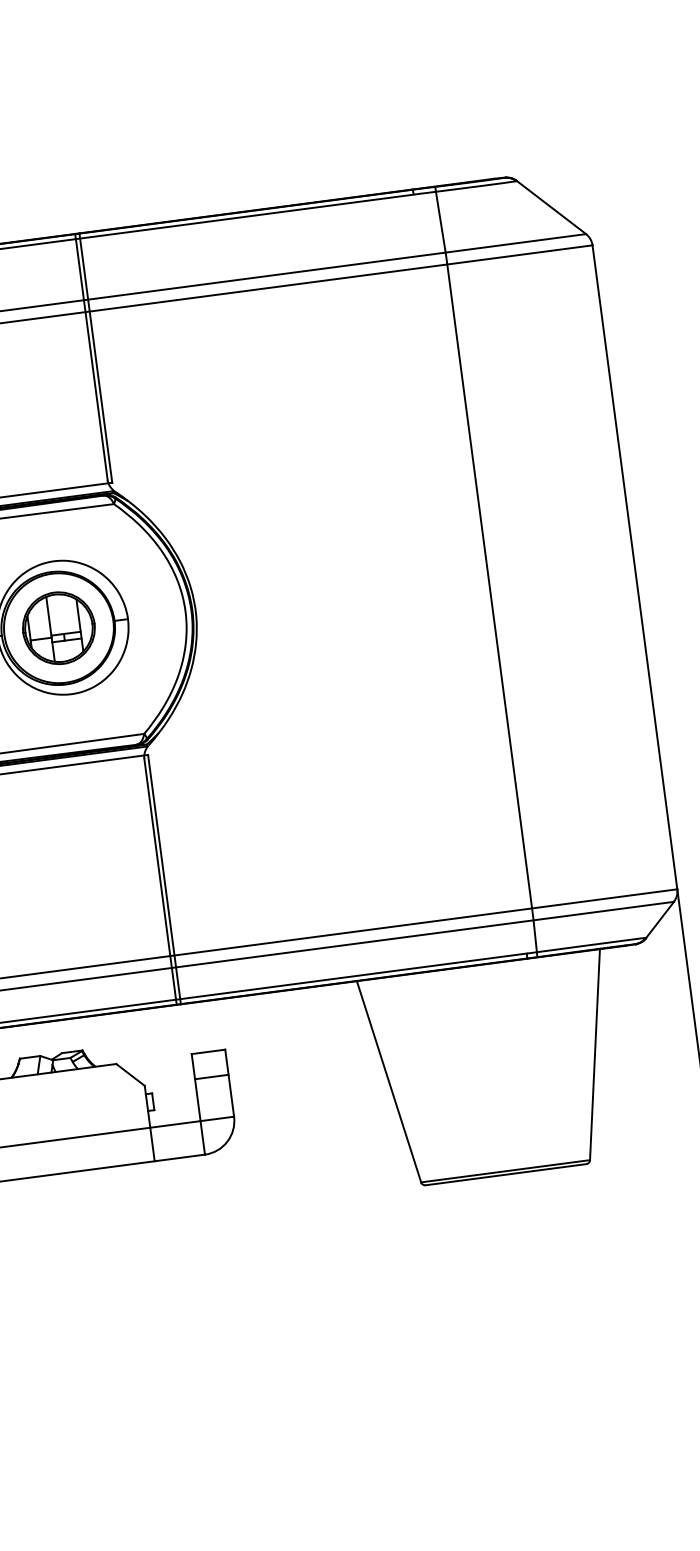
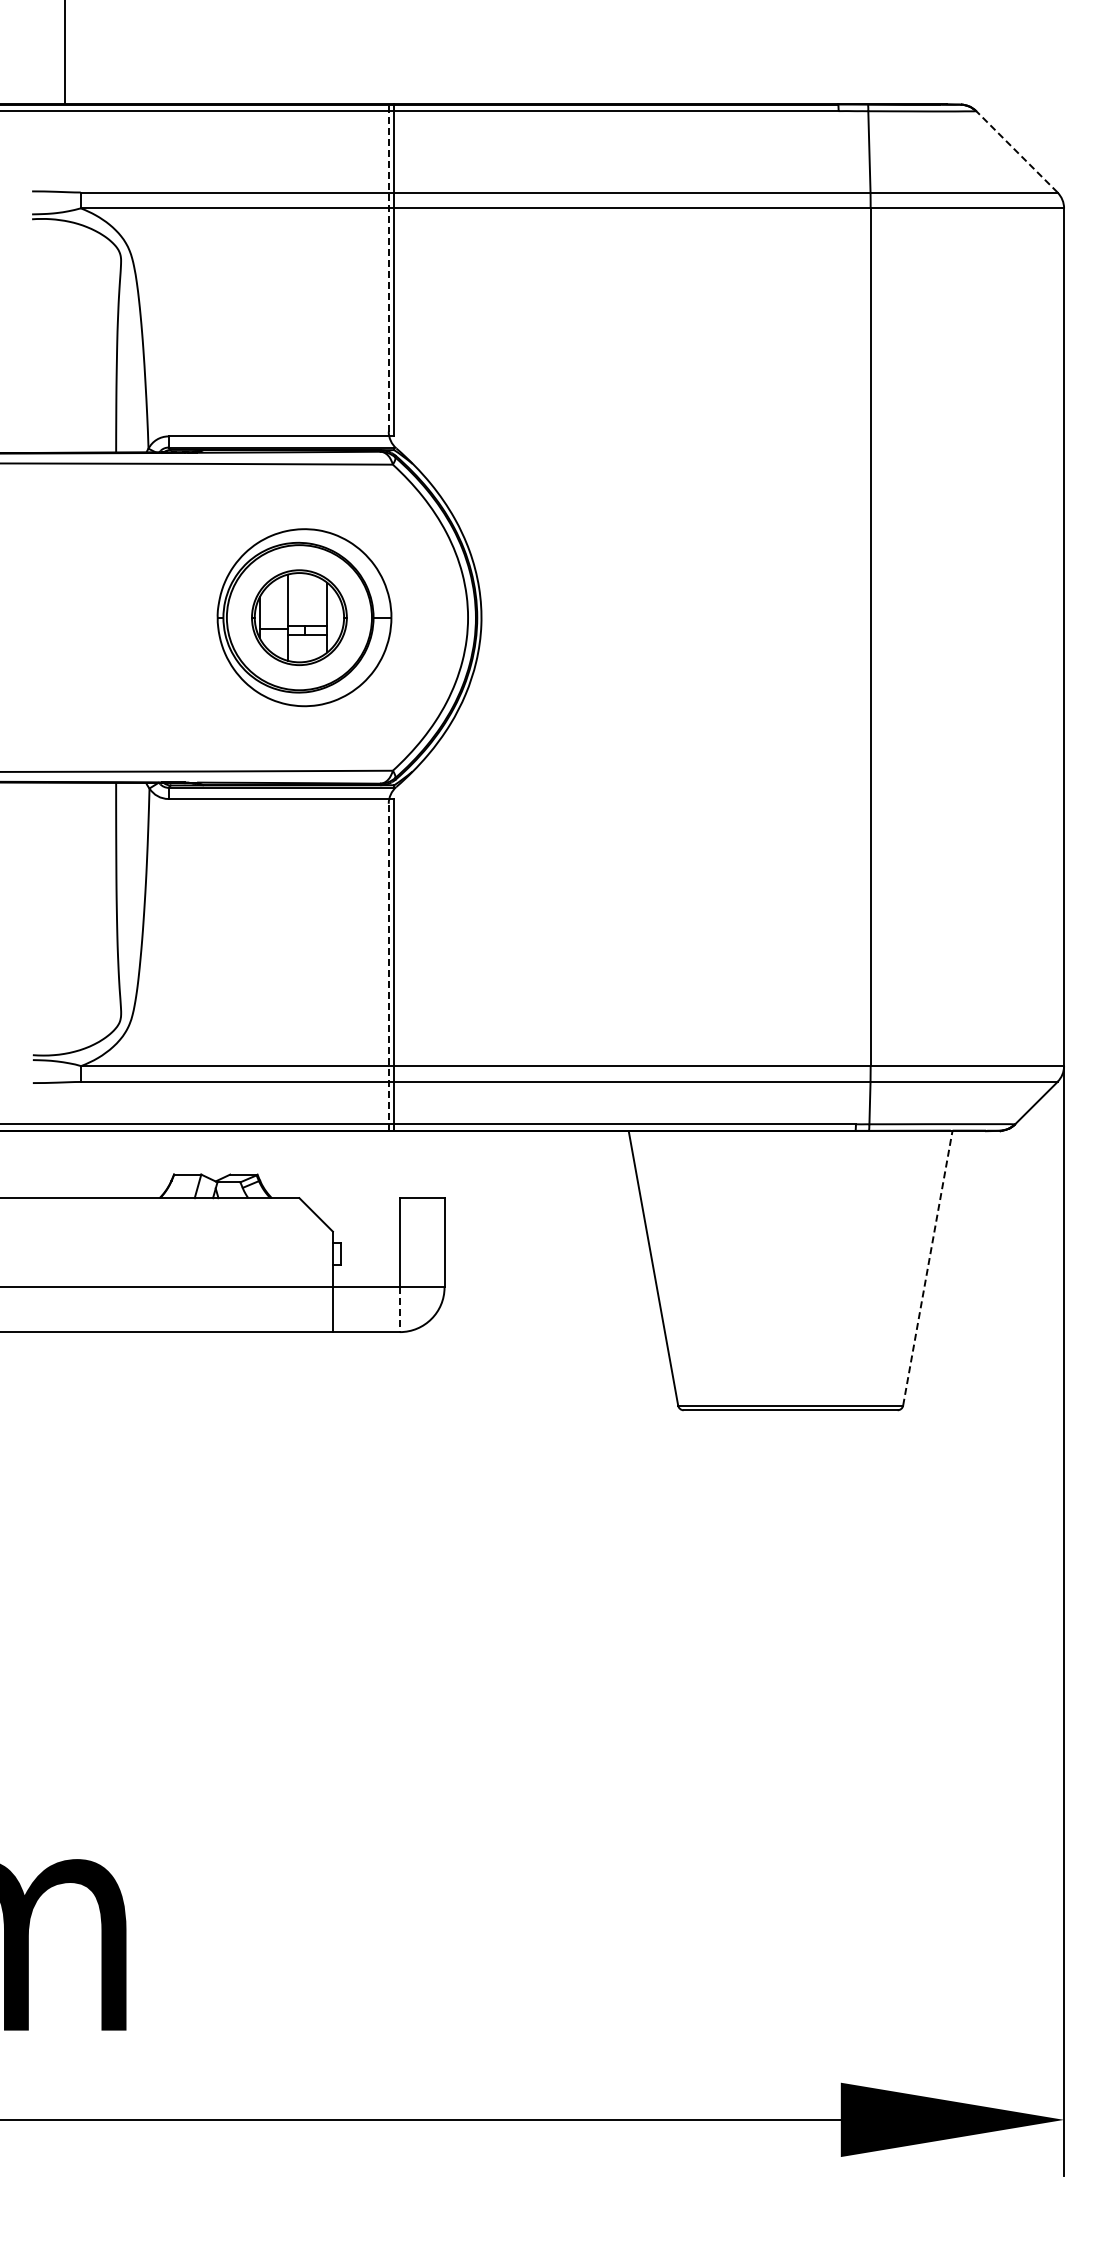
line: (551, 207) -> (1016, 151), solid -> dashed
line: (91, 356) -> (388, 267), solid -> dashed
line: (160, 882) -> (388, 967), solid -> dashed
line: (594, 1053) -> (927, 1267), solid -> dashed
line: (211, 1076) -> (421, 1231), removed
line: (202, 1138) -> (399, 1310), solid -> dashed

